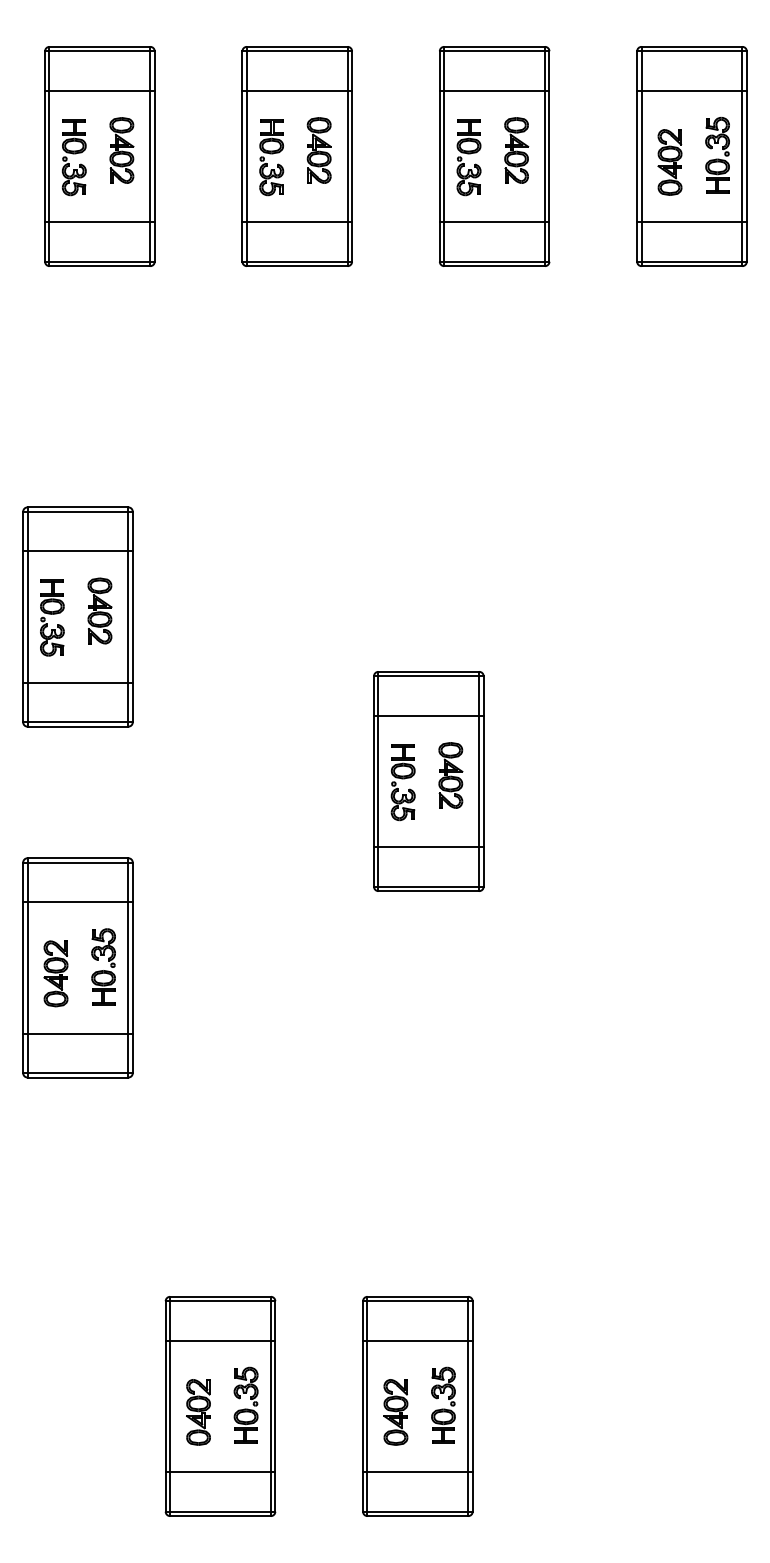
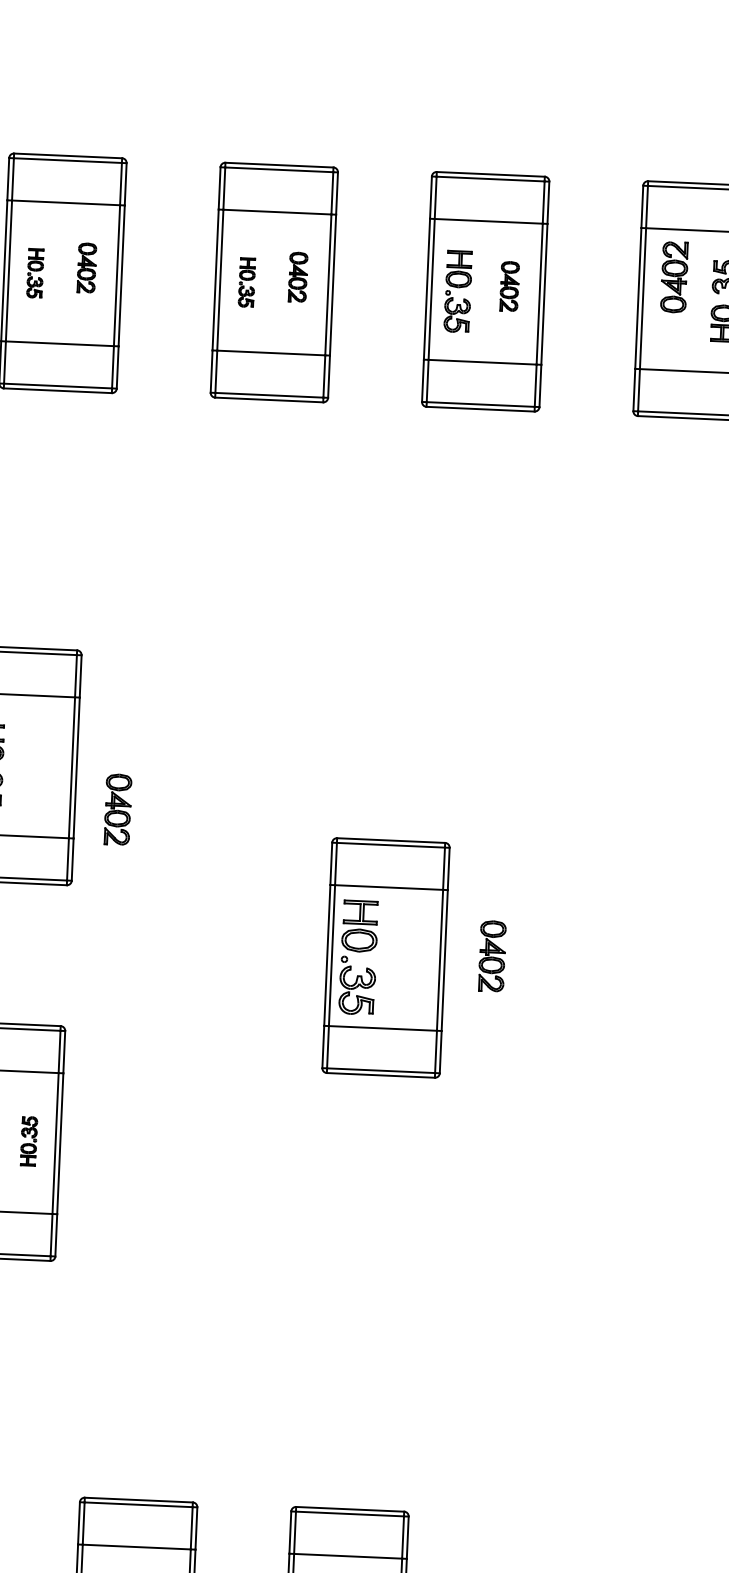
part: (121, 150) -> (86, 267), size x0.7
part: (318, 150) -> (297, 277), size x0.7
part: (516, 150) -> (509, 286), size x0.7
part: (73, 157) -> (34, 273), size x0.6
part: (271, 157) -> (246, 282), size x0.6
part: (669, 162) -> (673, 277), moved
part: (99, 610) -> (117, 808), moved
part: (450, 775) -> (491, 956), moved
part: (402, 782) -> (357, 957), size x1.4
part: (103, 966) -> (28, 1140), size x0.6

